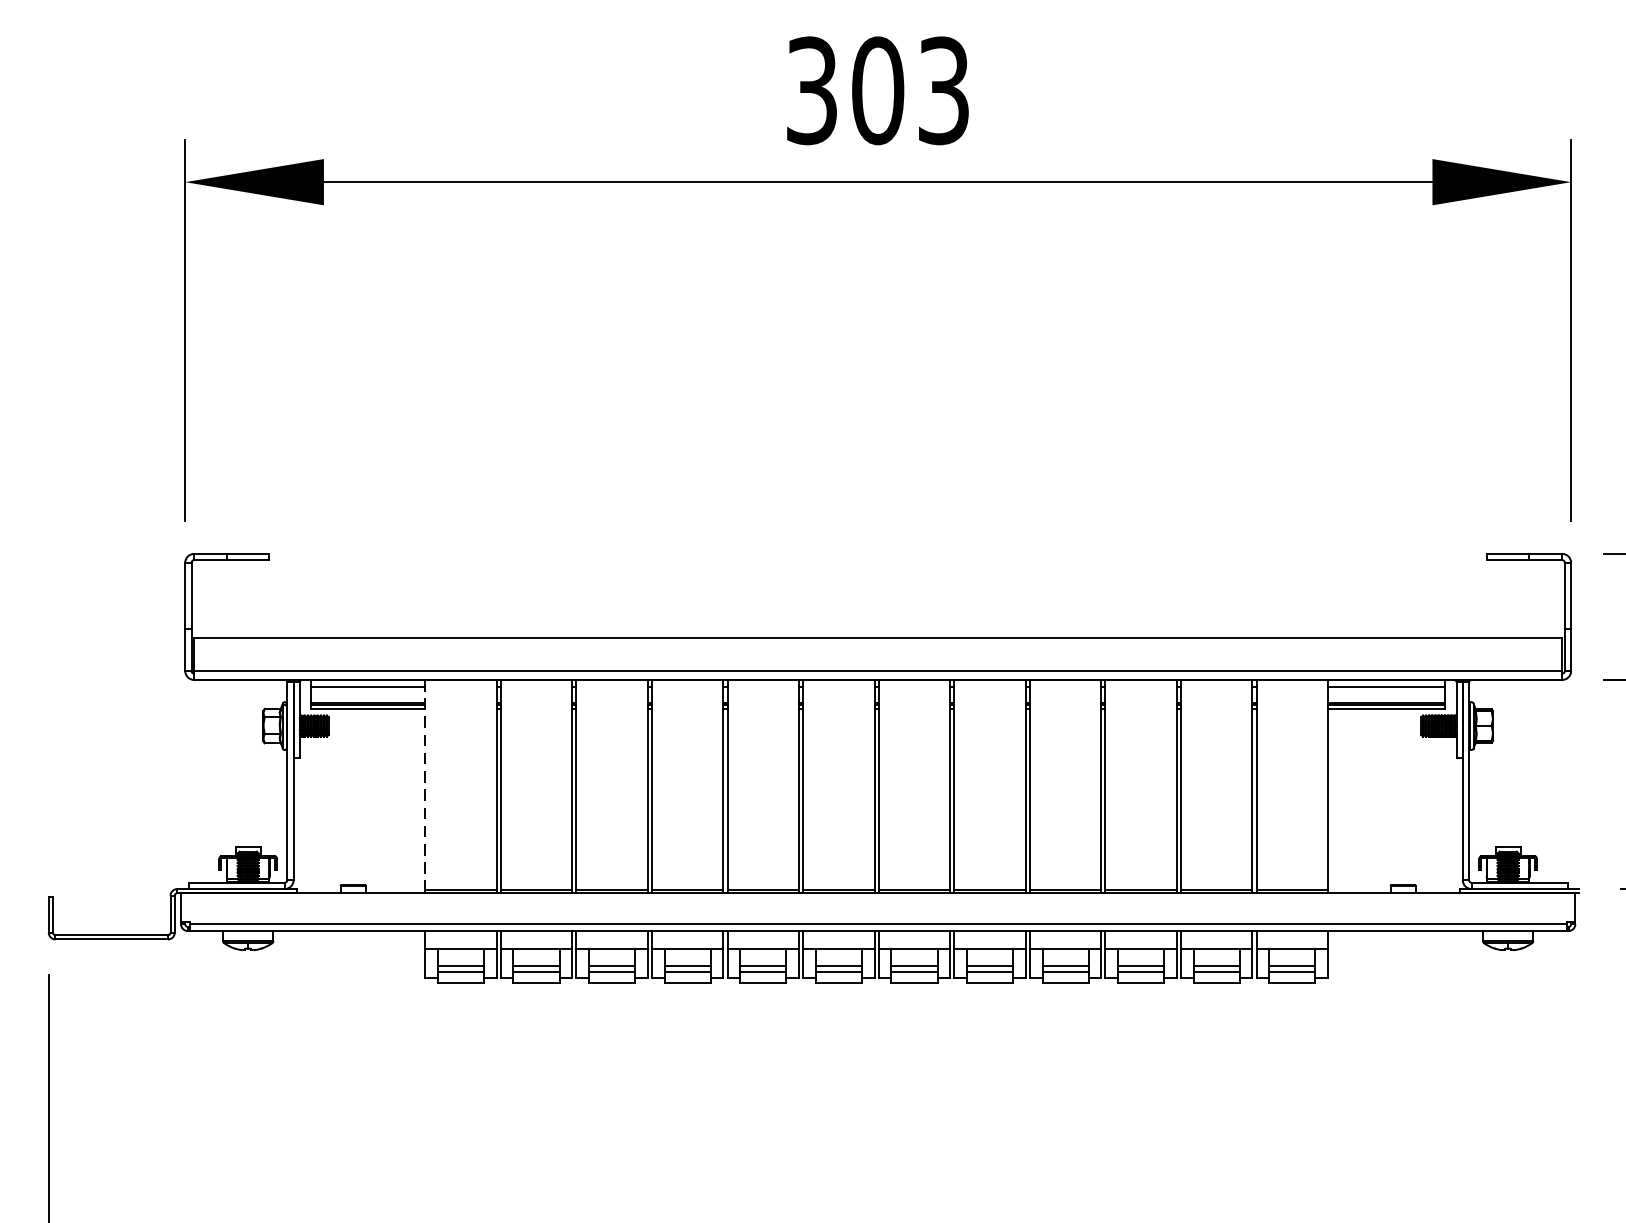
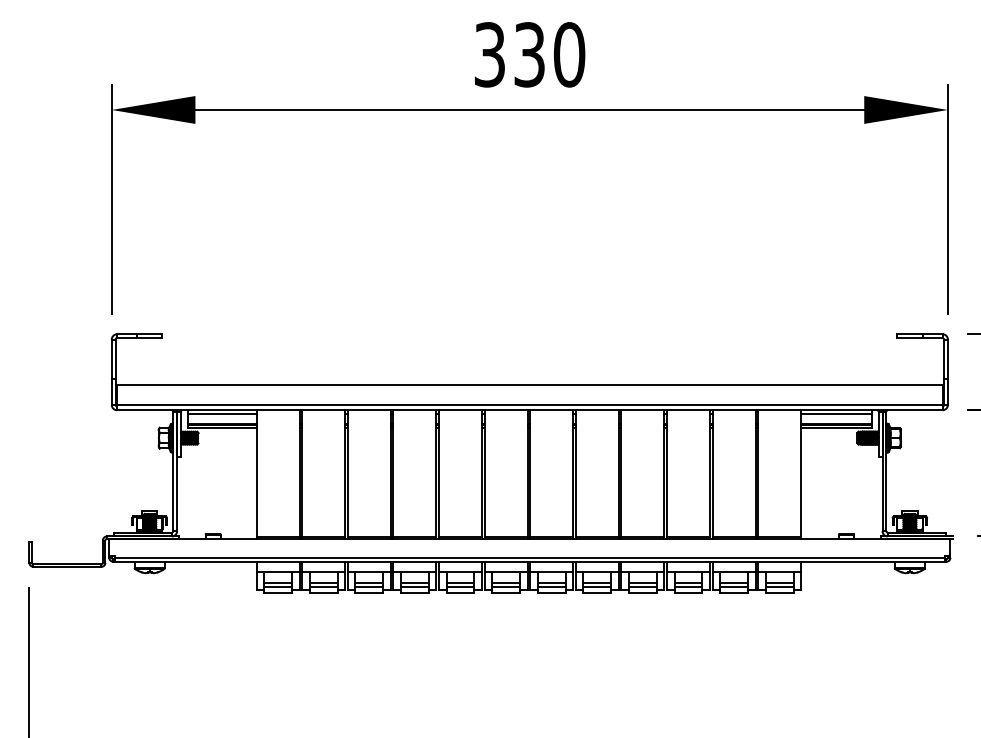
text: (910, 90) -> (549, 54), 303 -> 330
line: (425, 786) -> (256, 474), dashed -> solid

